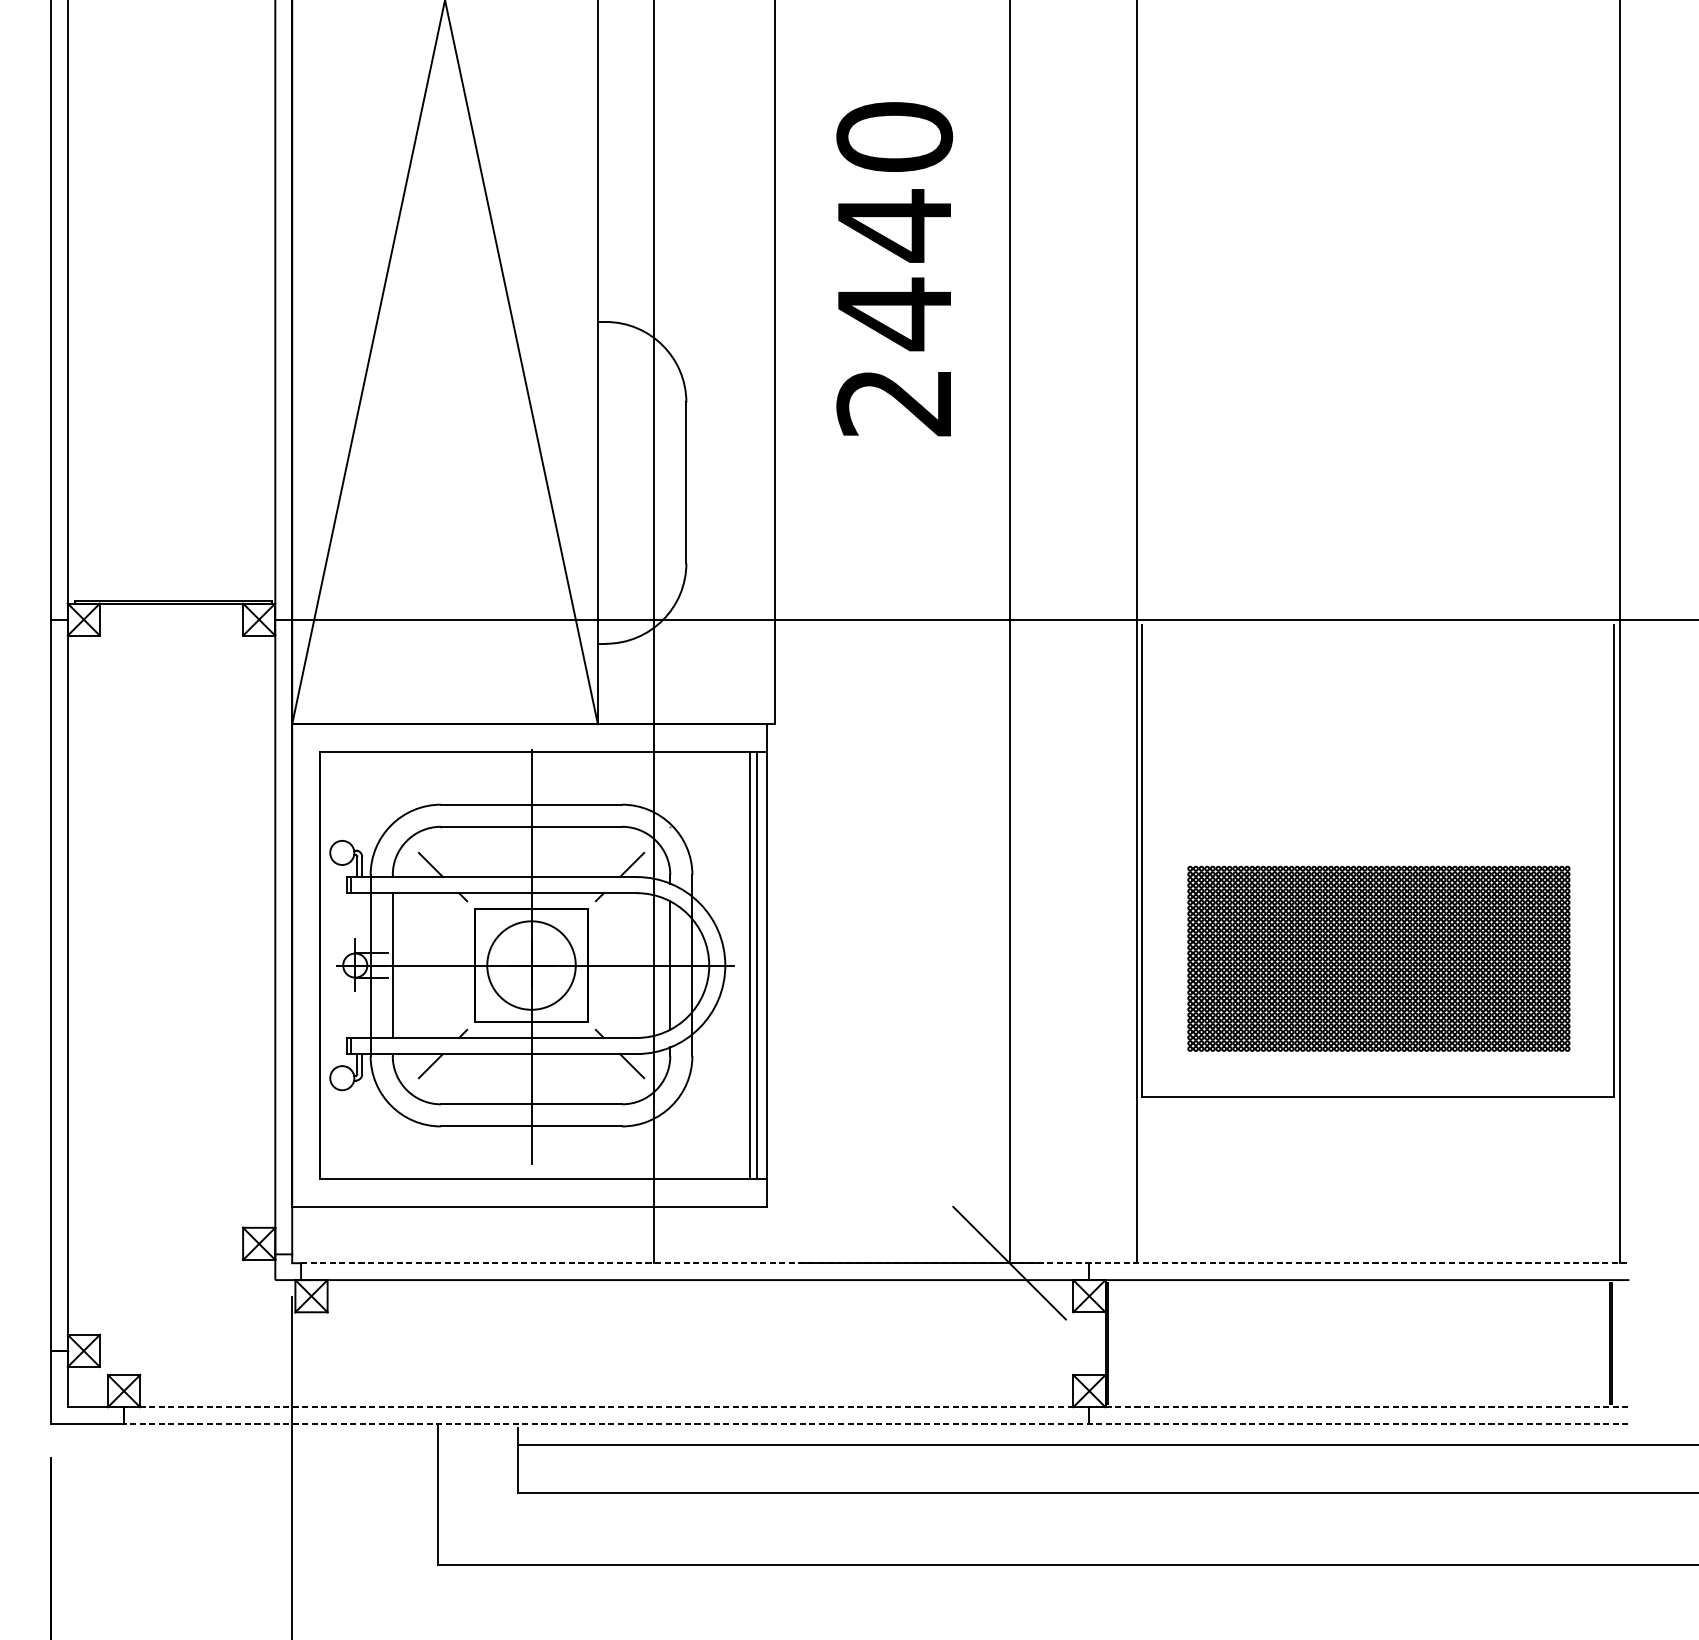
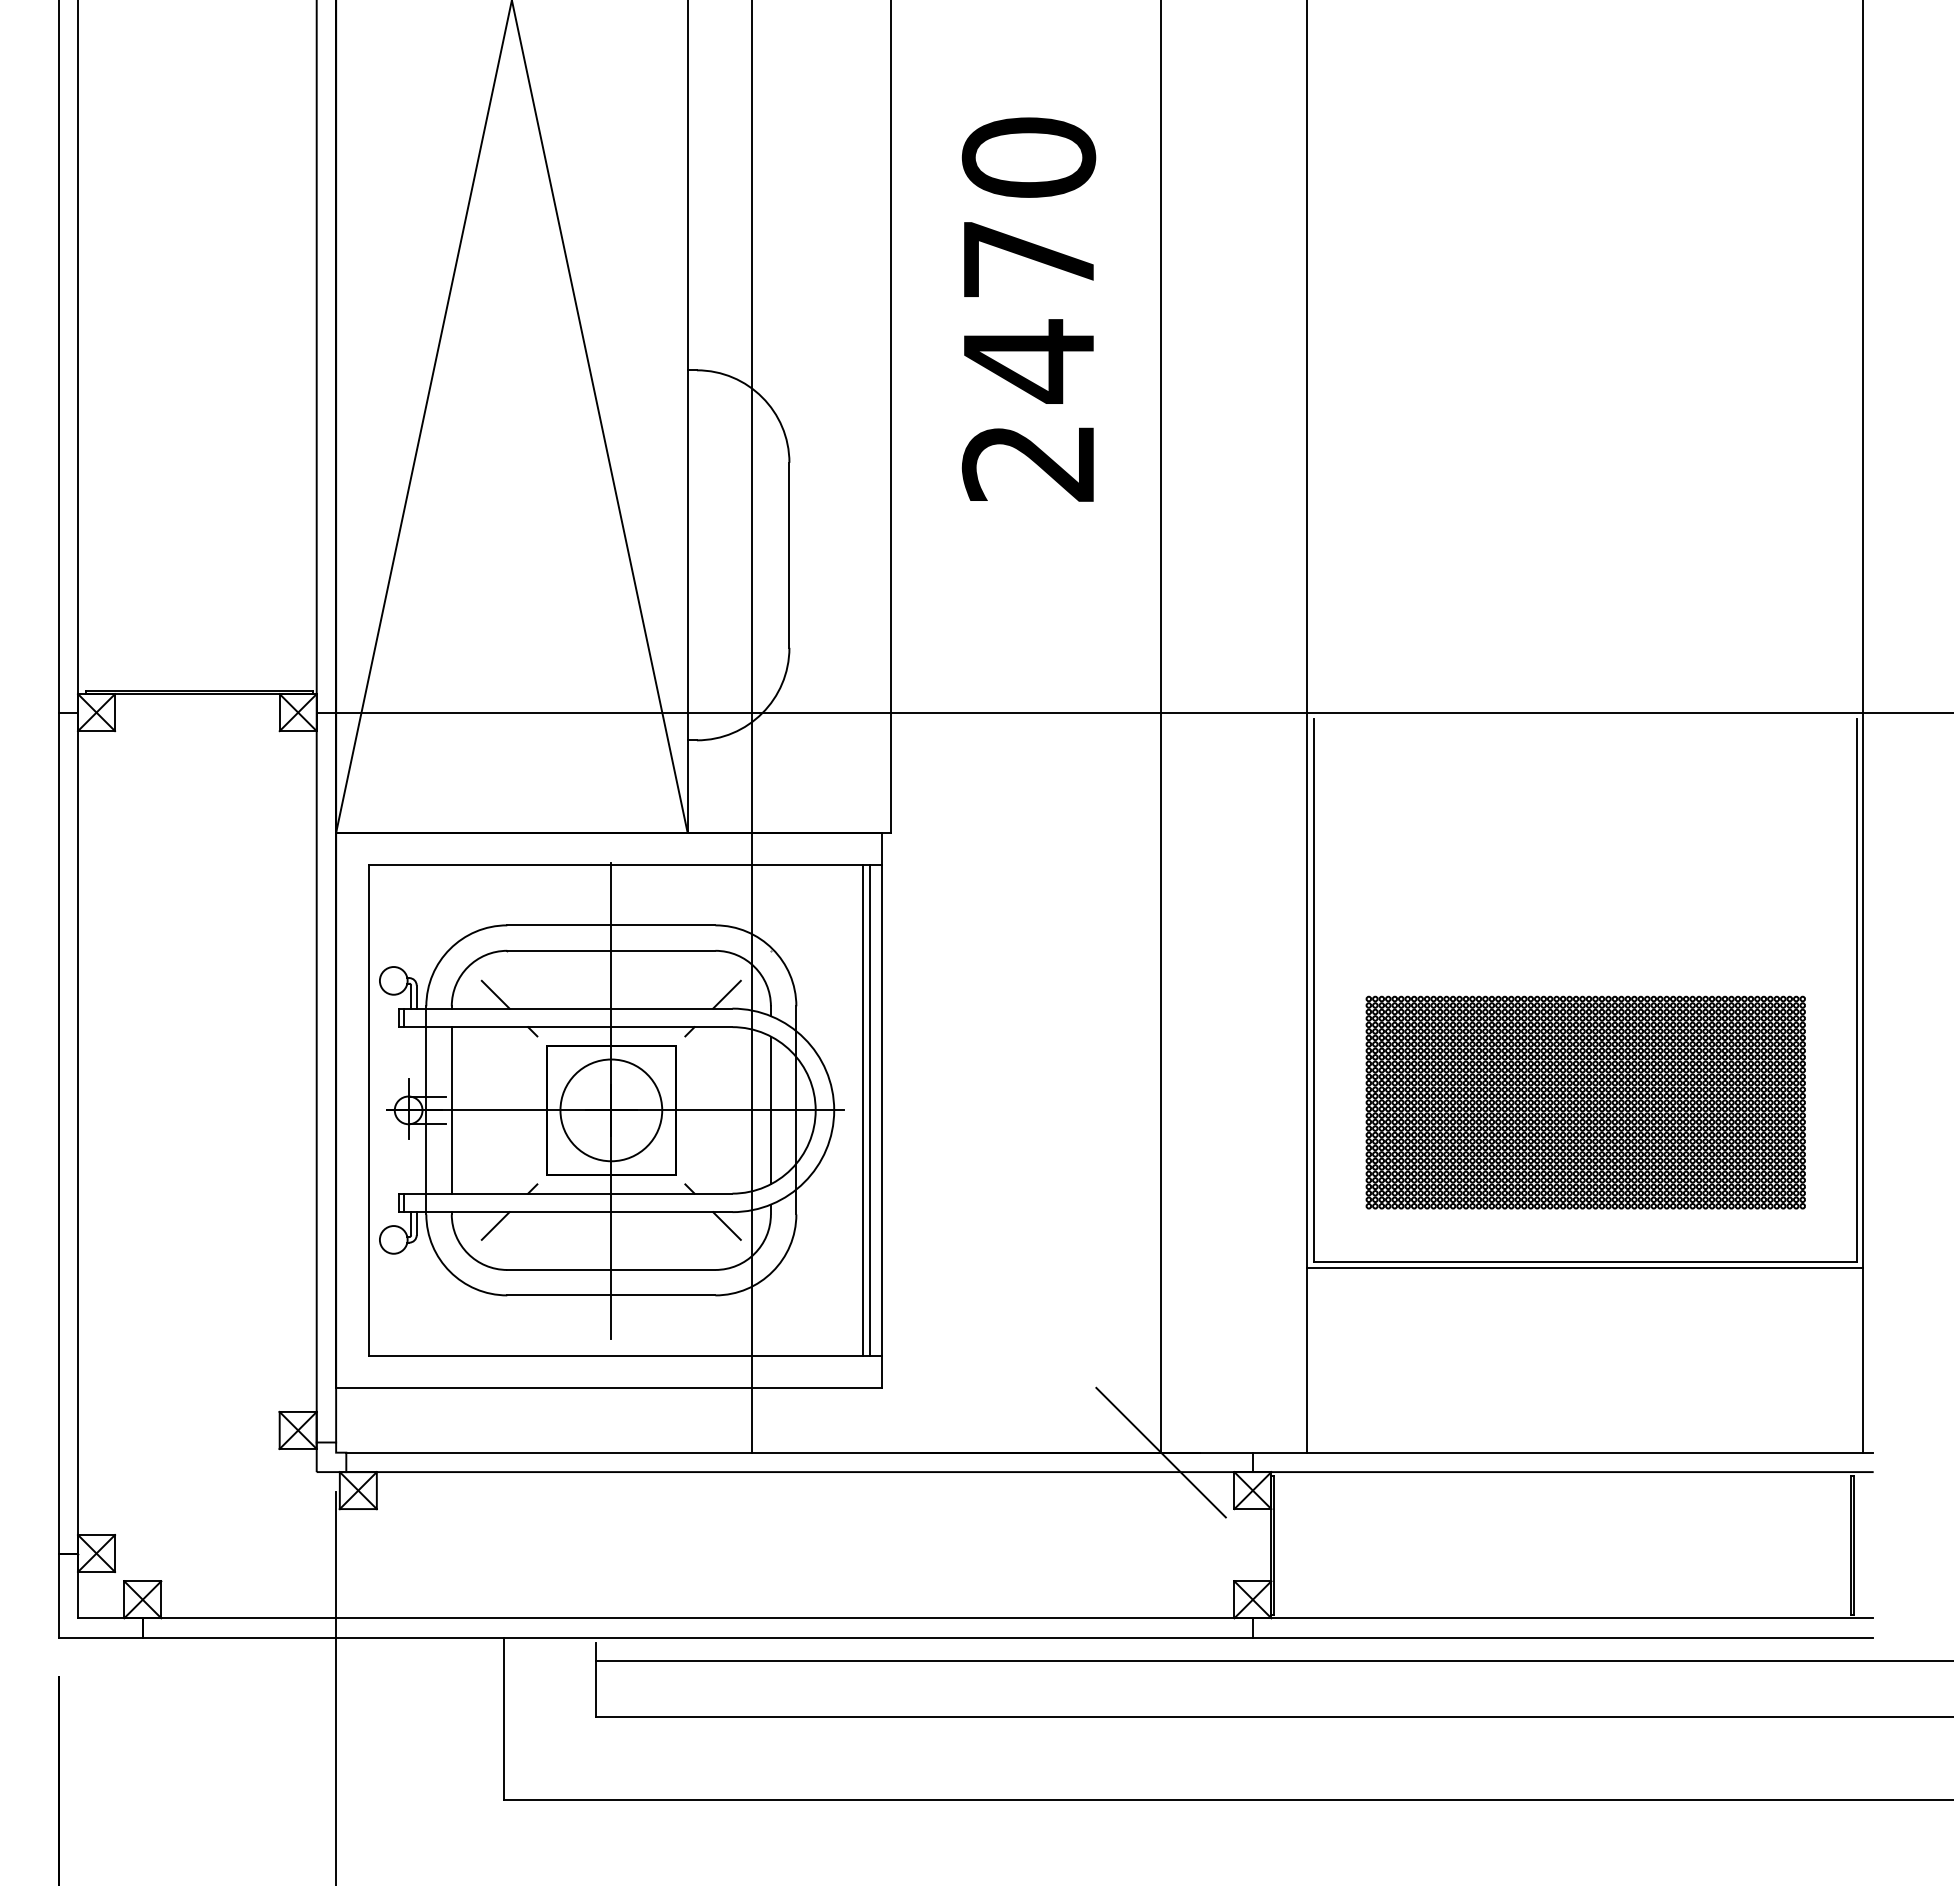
text: (894, 225) -> (1028, 259), 2440 -> 2470
line: (1377, 1102) -> (1584, 1267), added
line: (965, 1263) -> (1110, 1452), dashed -> solid
line: (876, 1407) -> (1007, 1618), dashed -> solid
line: (876, 1423) -> (1007, 1637), dashed -> solid

